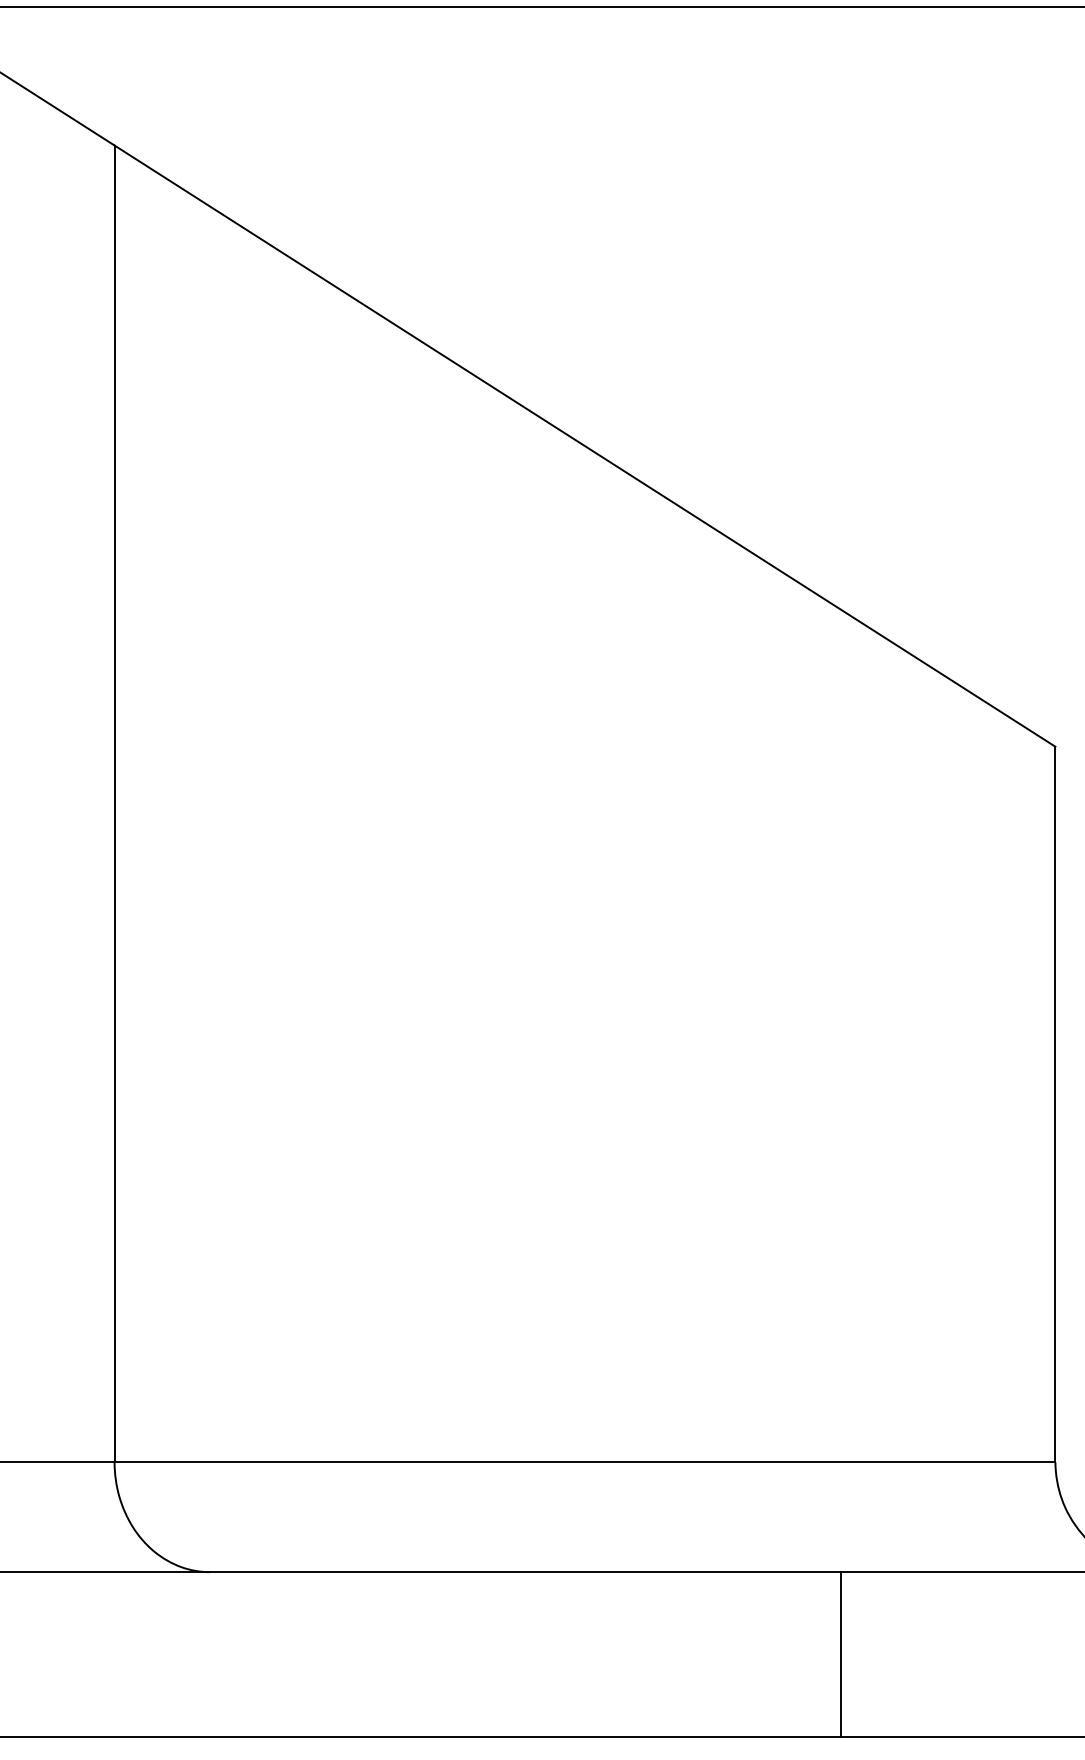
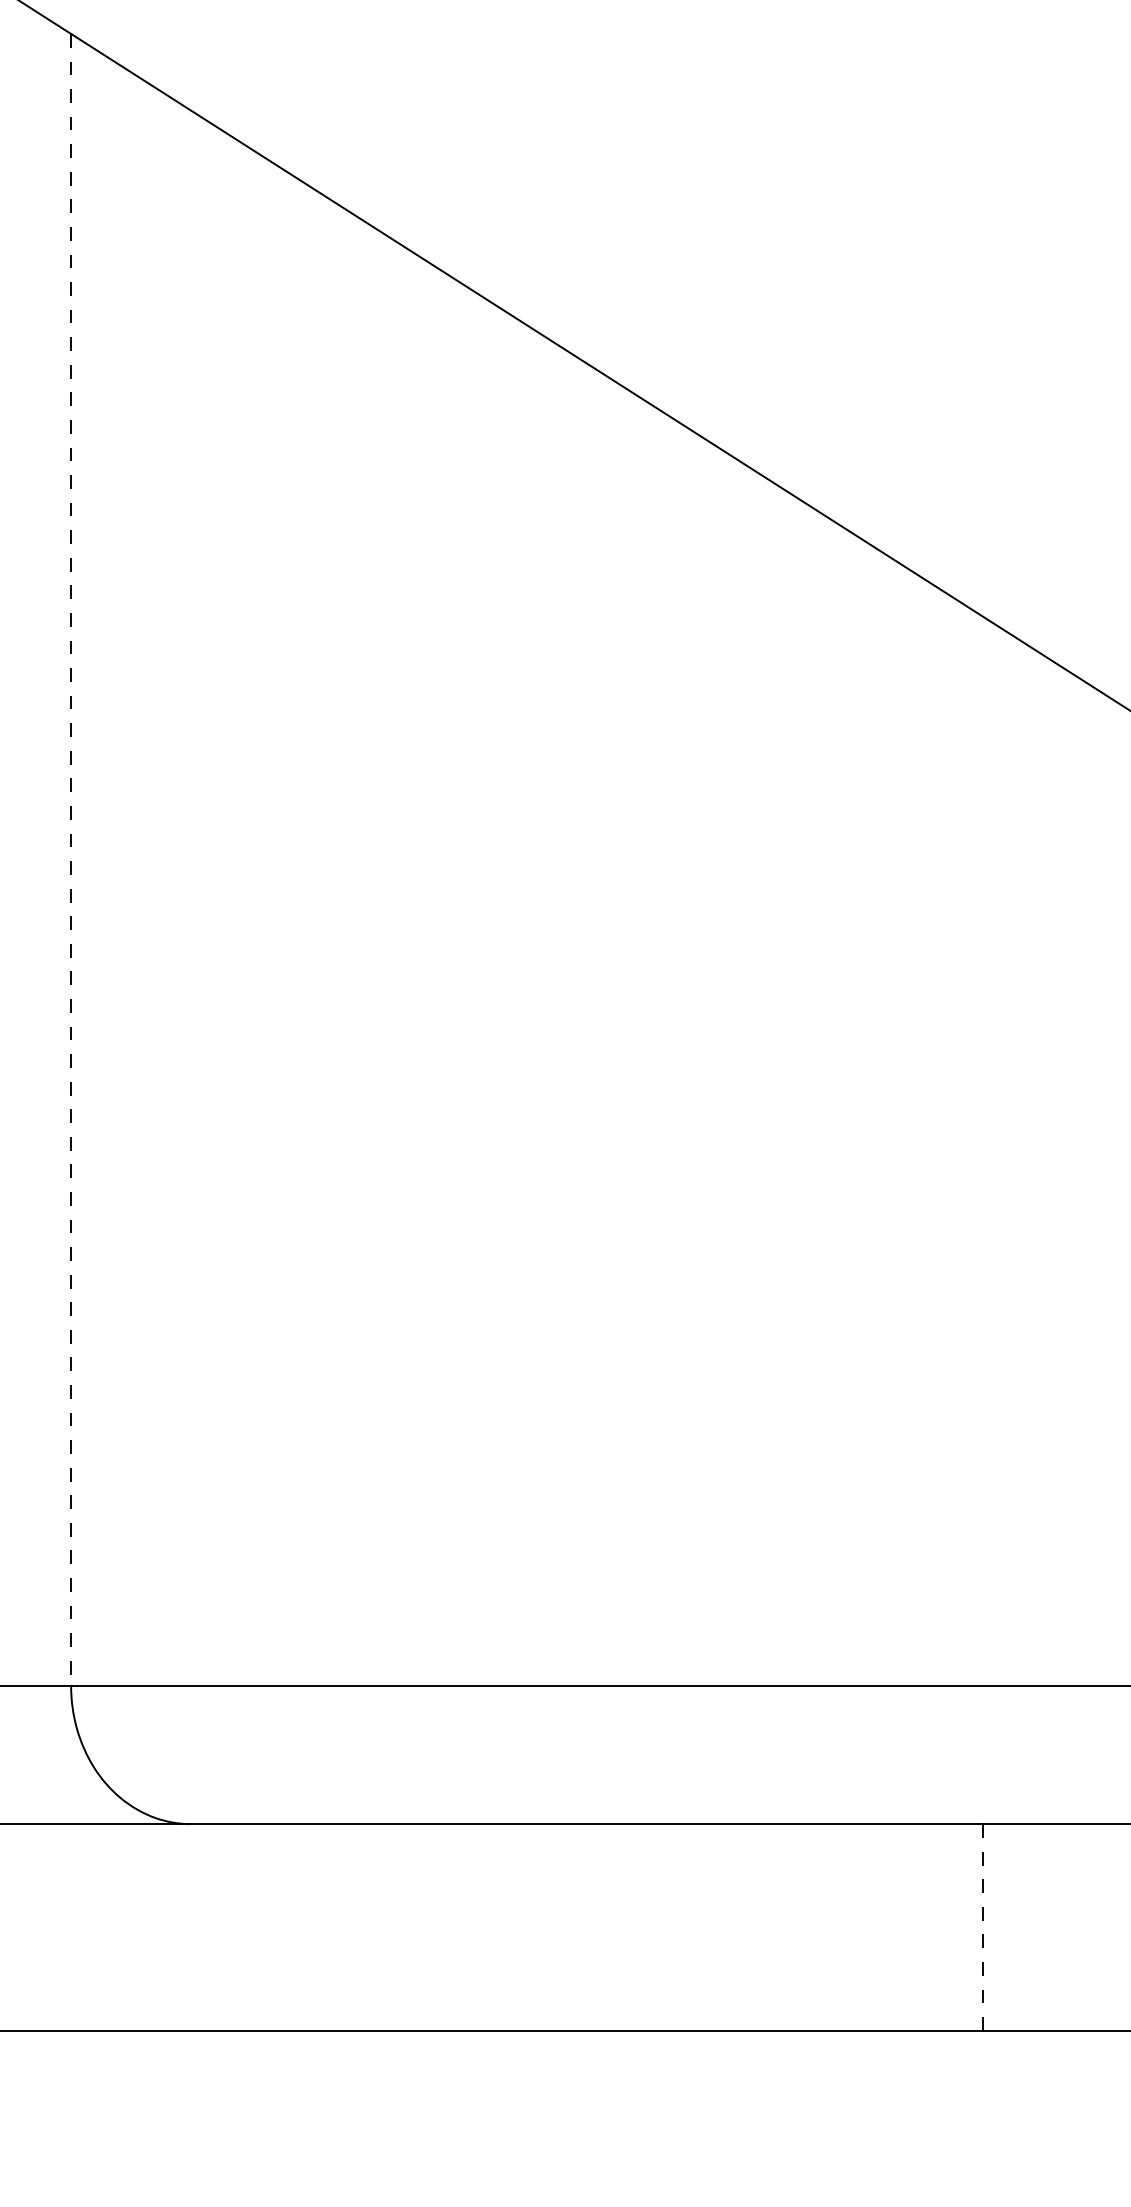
line: (114, 804) -> (71, 860), solid -> dashed
line: (841, 1655) -> (983, 1928), solid -> dashed

